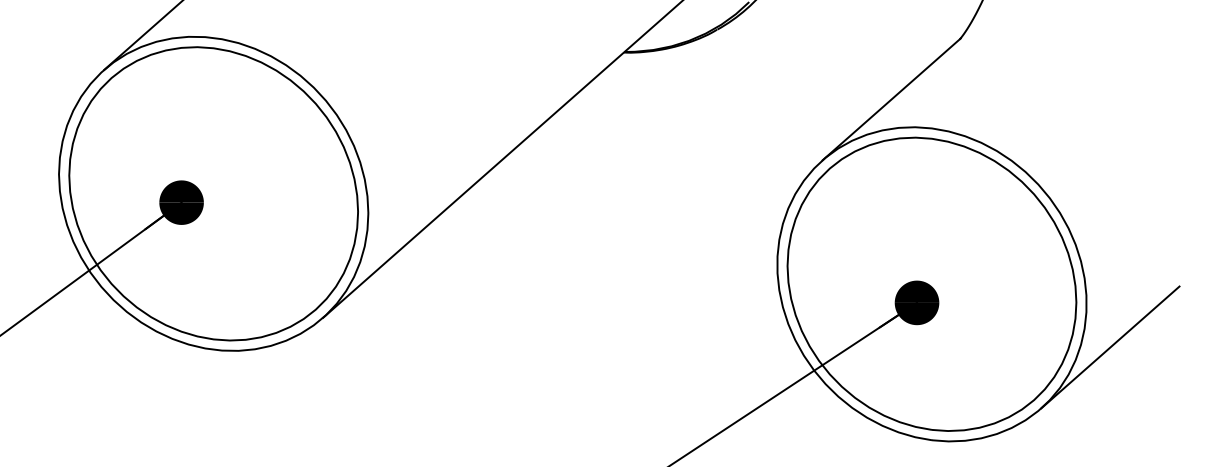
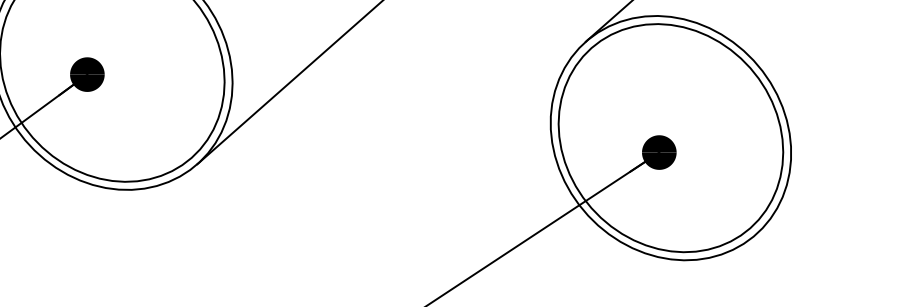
line: (1110, 347) -> (809, 187), removed

